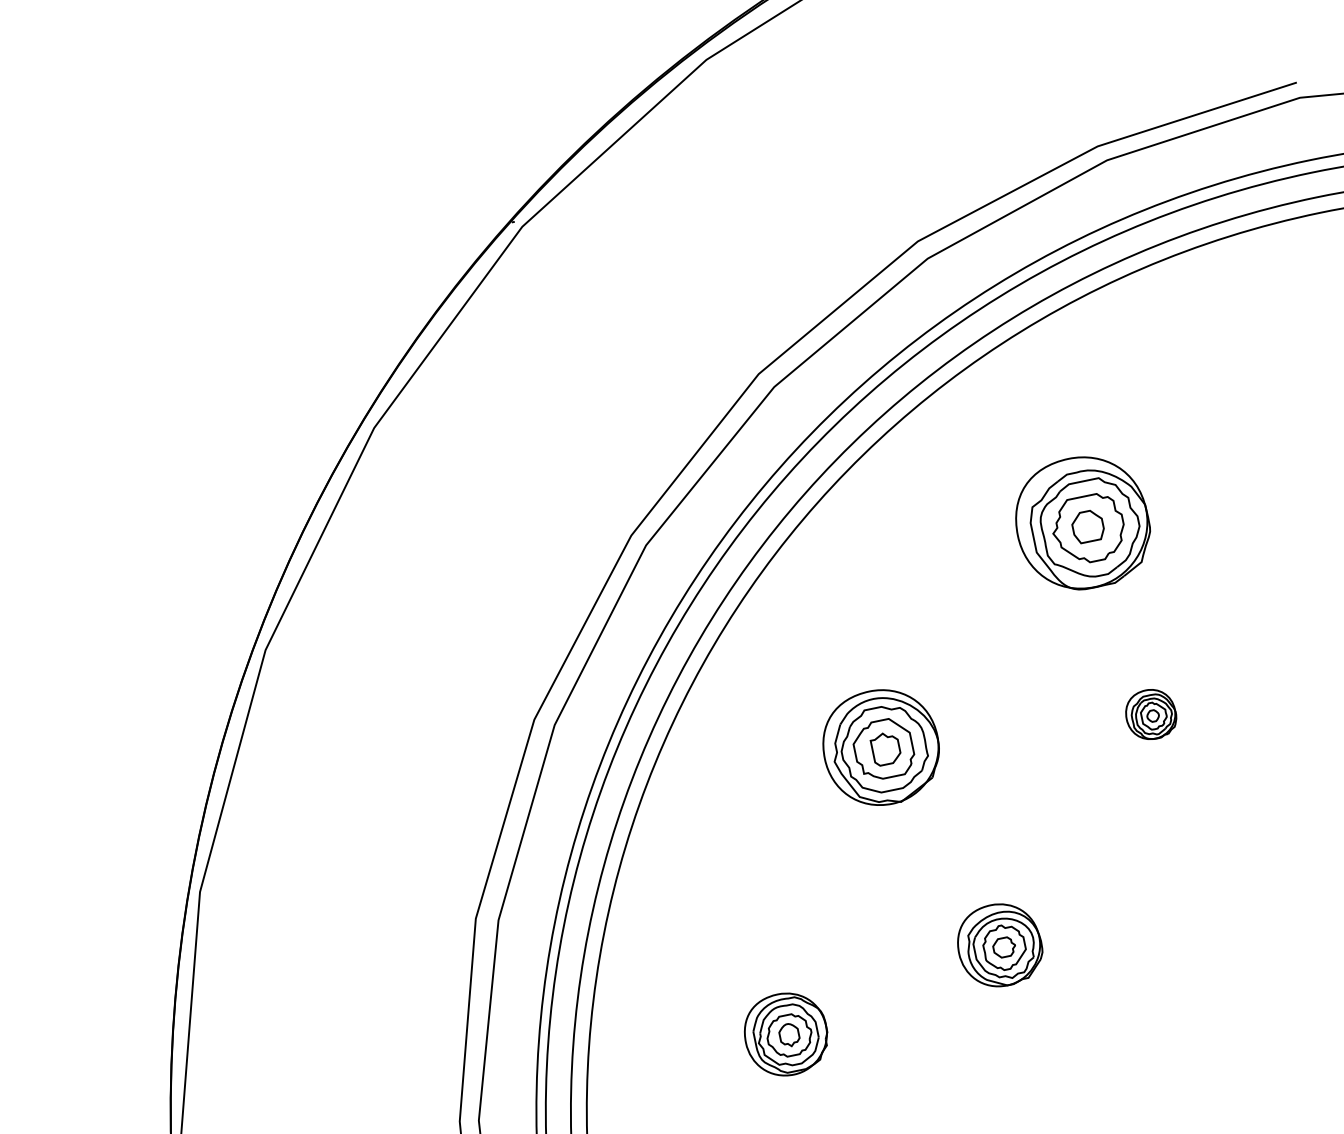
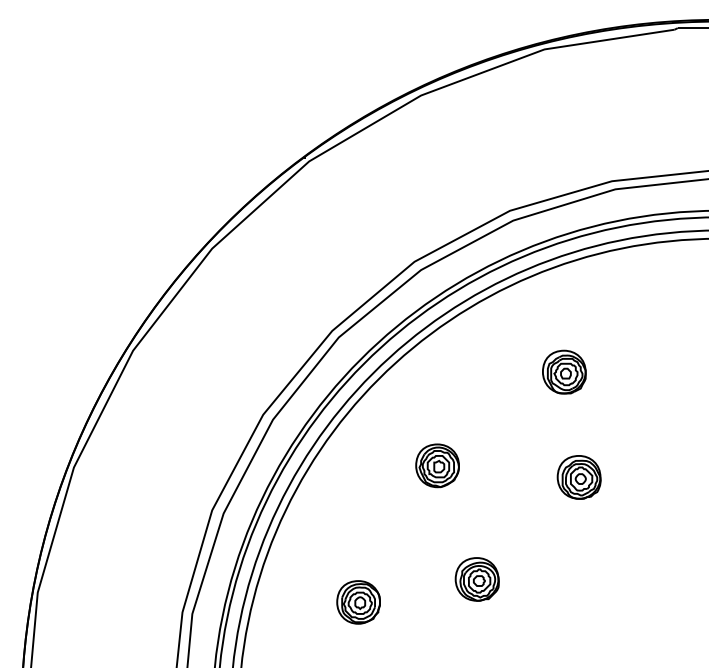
part: (1082, 521) -> (564, 371), size x0.62
part: (1149, 714) -> (578, 477), size x1.67
part: (880, 747) -> (437, 465), size x0.71

